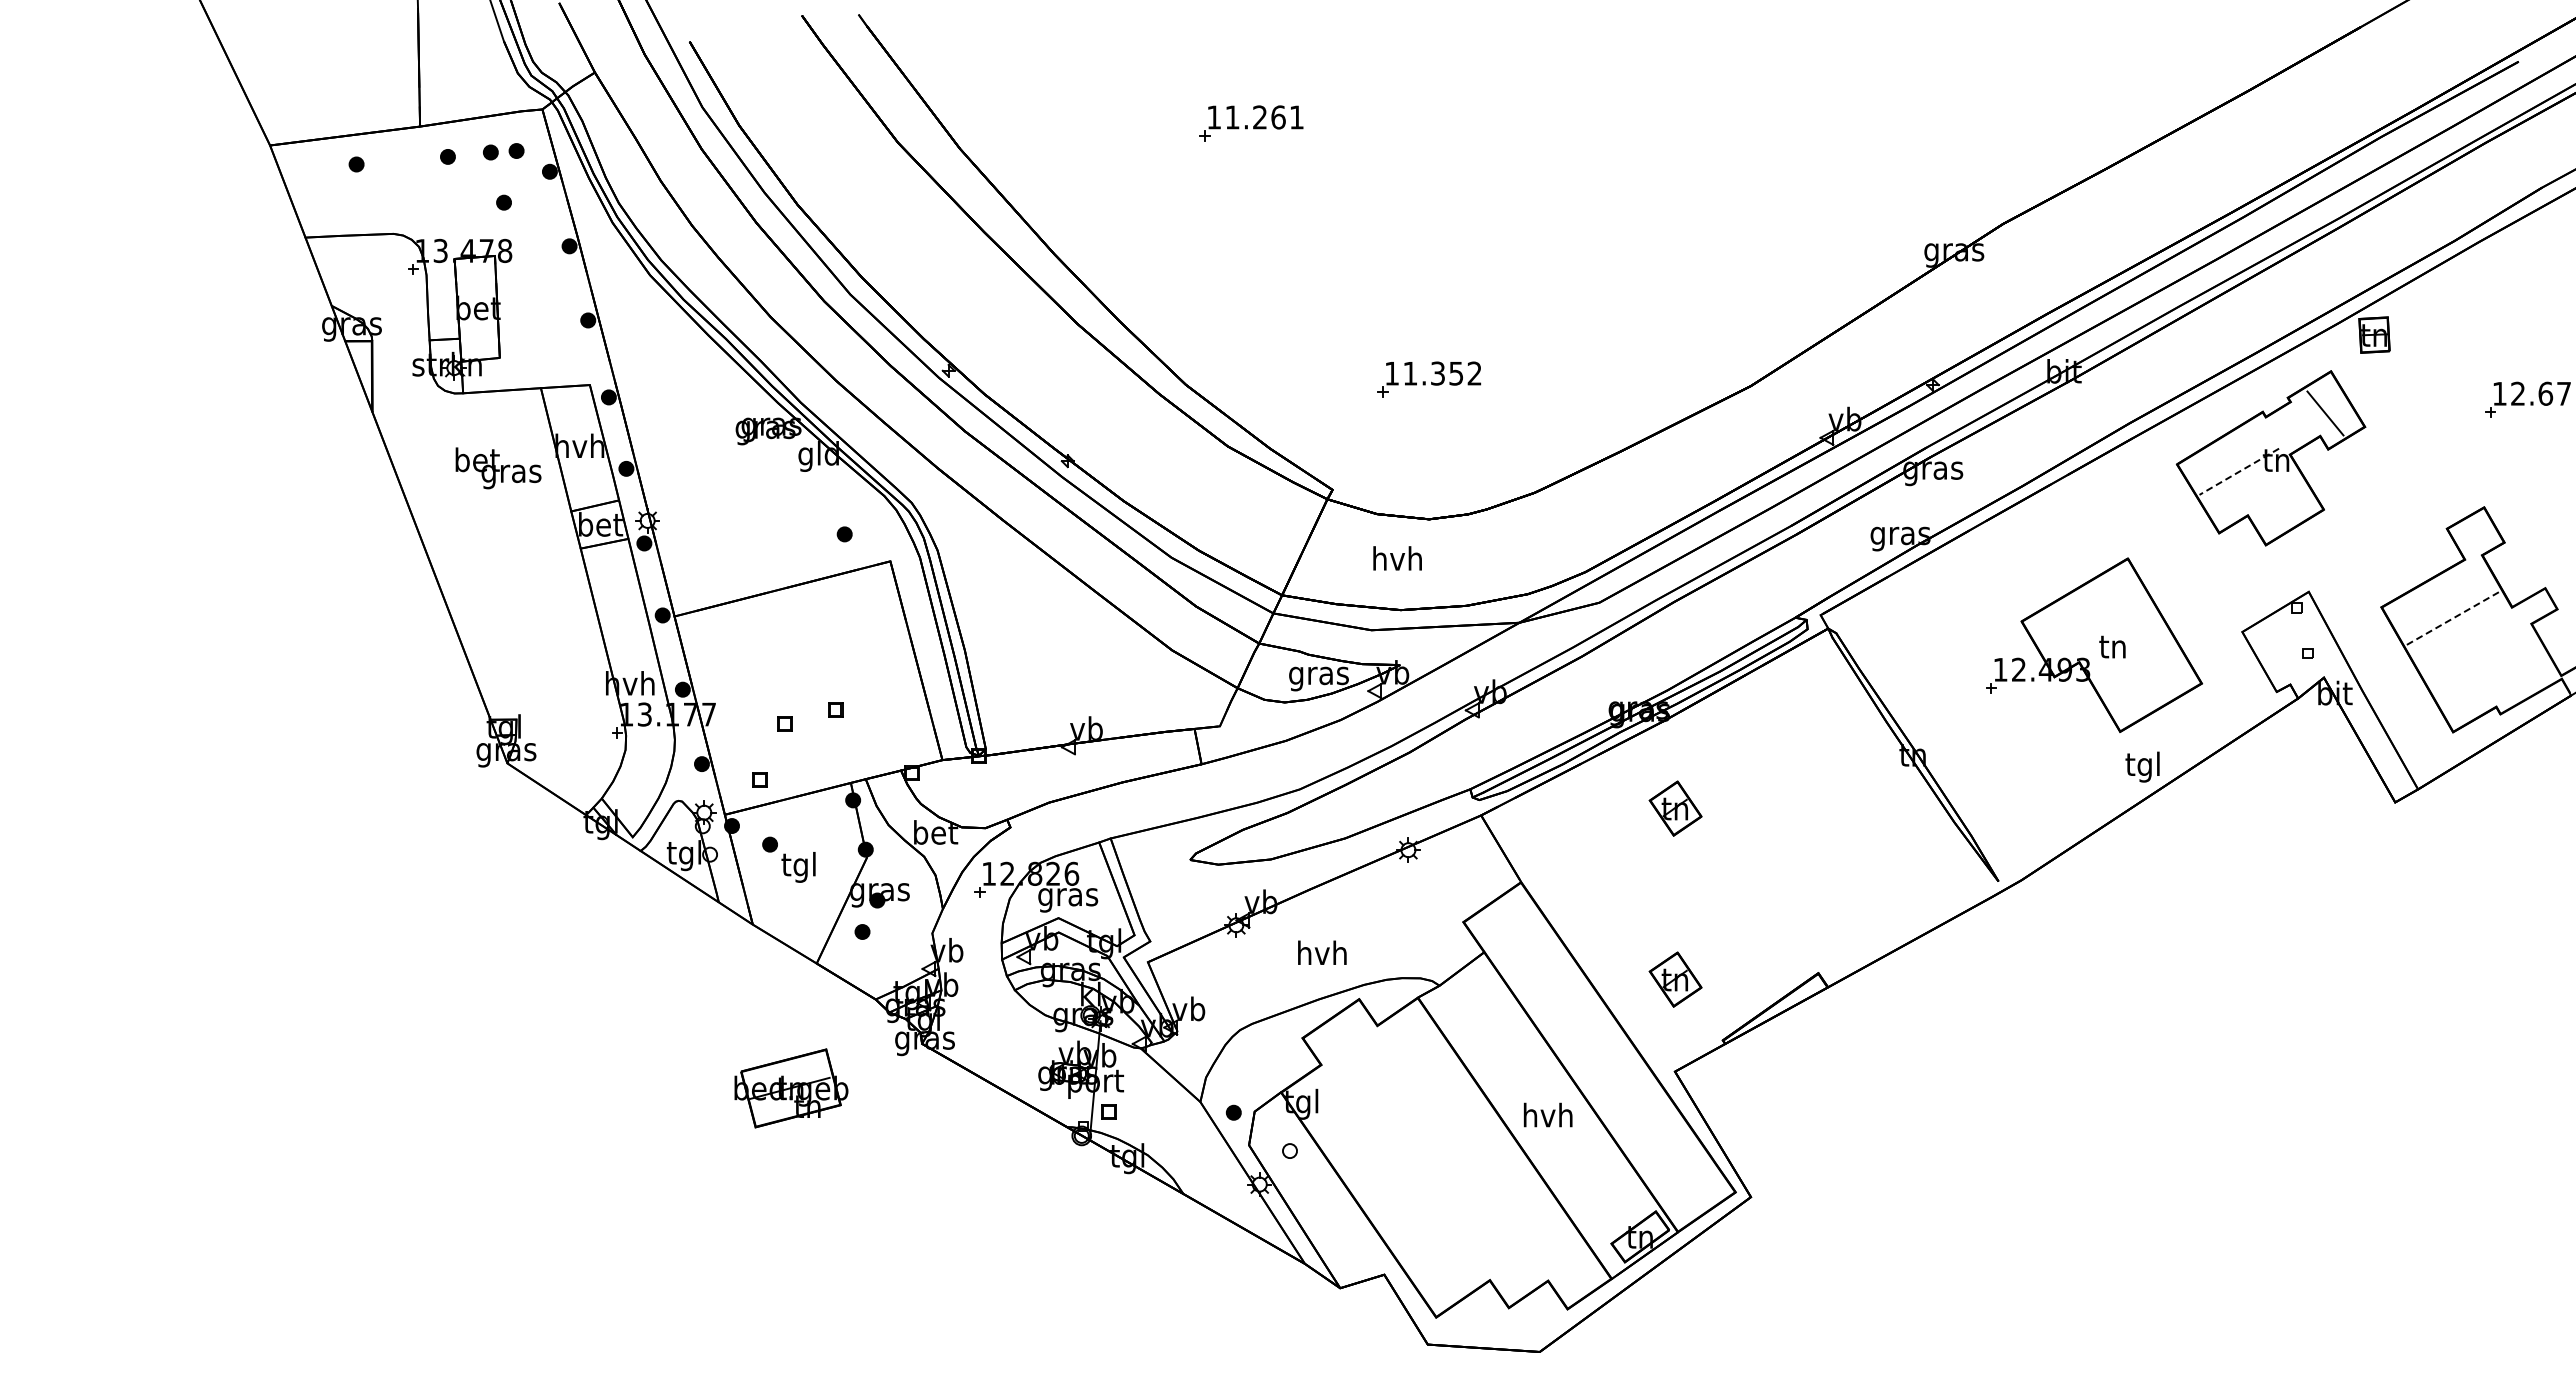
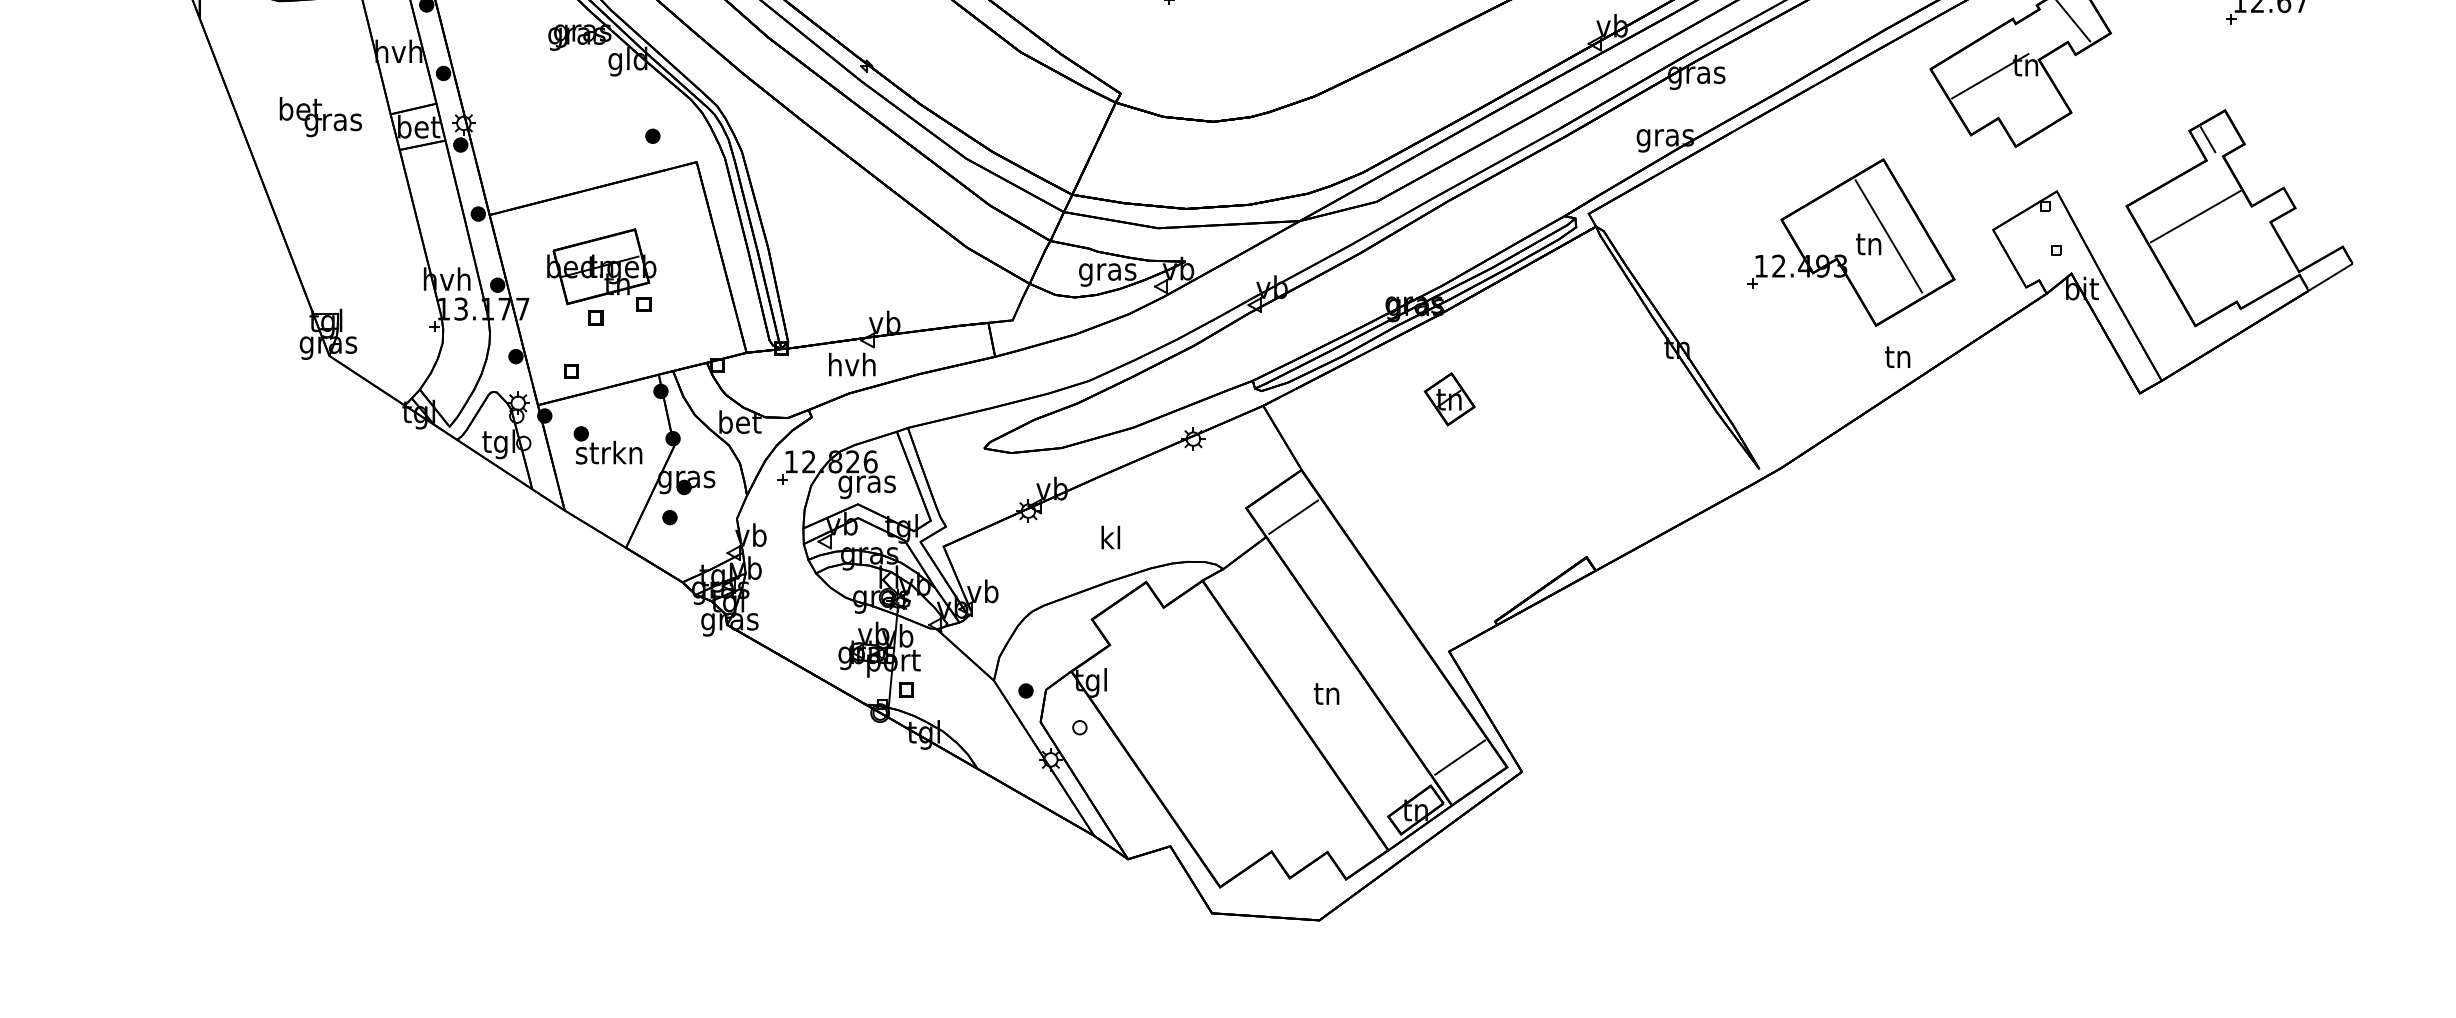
text: (498, 468) -> (320, 117), moved
line: (2238, 472) -> (1989, 76), dashed -> solid
line: (2465, 537) -> (2207, 139), added
text: (1397, 558) -> (852, 364), moved
line: (2453, 618) -> (2195, 216), dashed -> solid
line: (2133, 638) -> (1888, 236), added
text: (2142, 766) -> (1897, 358), tgl -> tn
text: (798, 867) -> (608, 455), tgl -> strkn
line: (1512, 931) -> (1293, 517), added
text: (1322, 952) -> (1111, 537), hvh -> kl
part: (1675, 979) -> (1449, 563), removed
part: (791, 1088) -> (601, 266), moved
text: (1547, 1114) -> (1326, 692), hvh -> tn
line: (1686, 1182) -> (1460, 757), added

